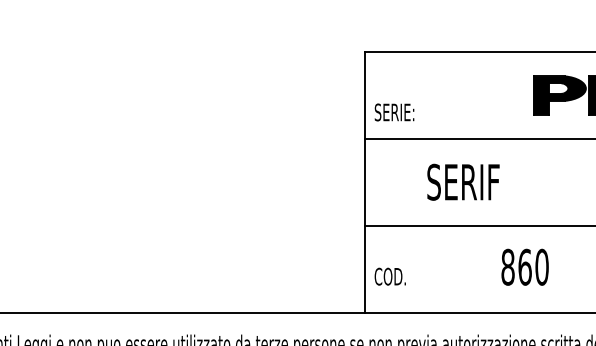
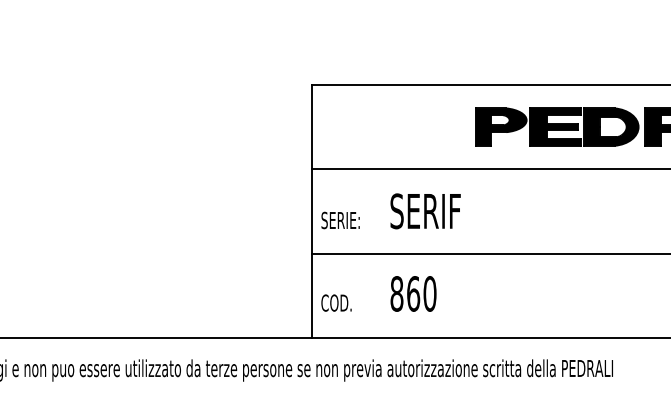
text: (394, 112) -> (340, 220), moved
text: (463, 182) -> (425, 211), moved
text: (525, 266) -> (413, 293), moved

